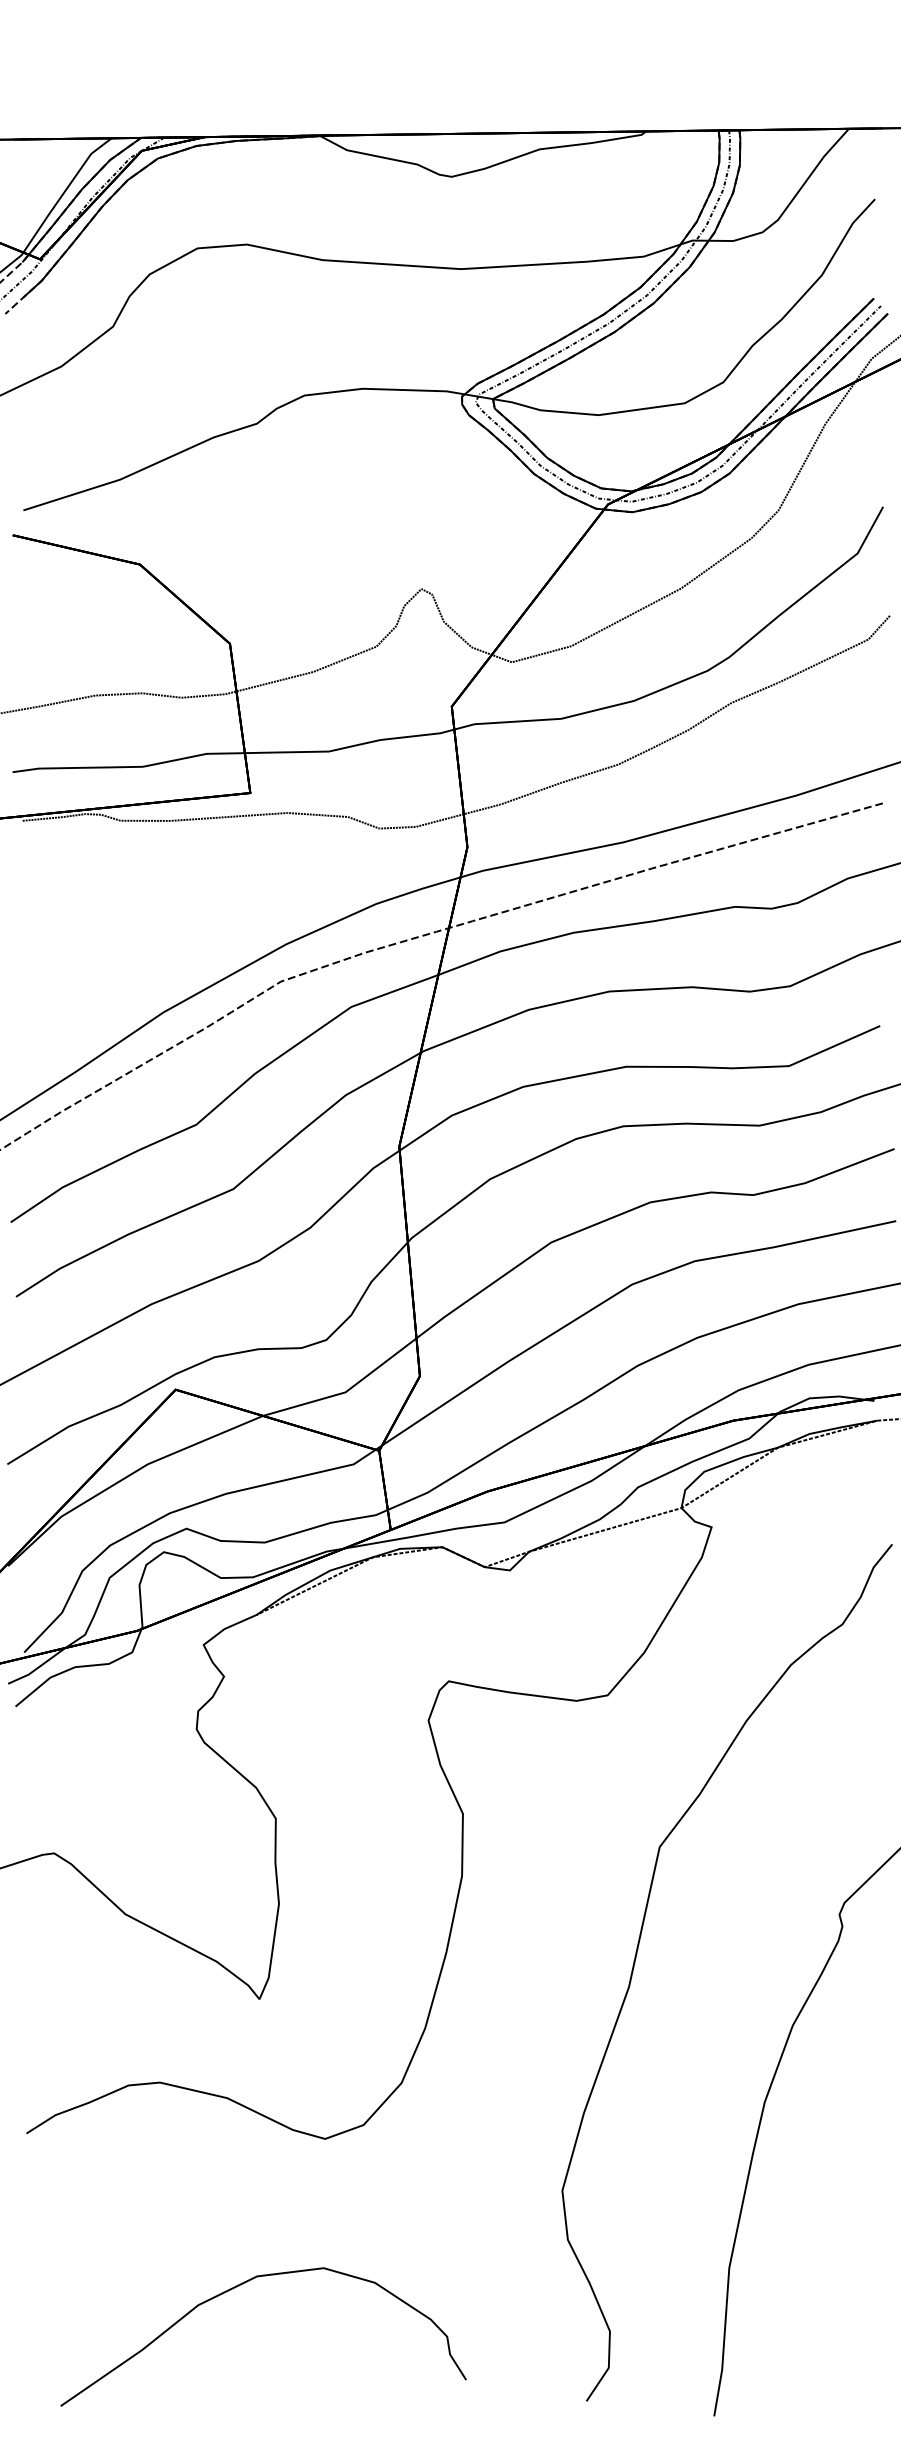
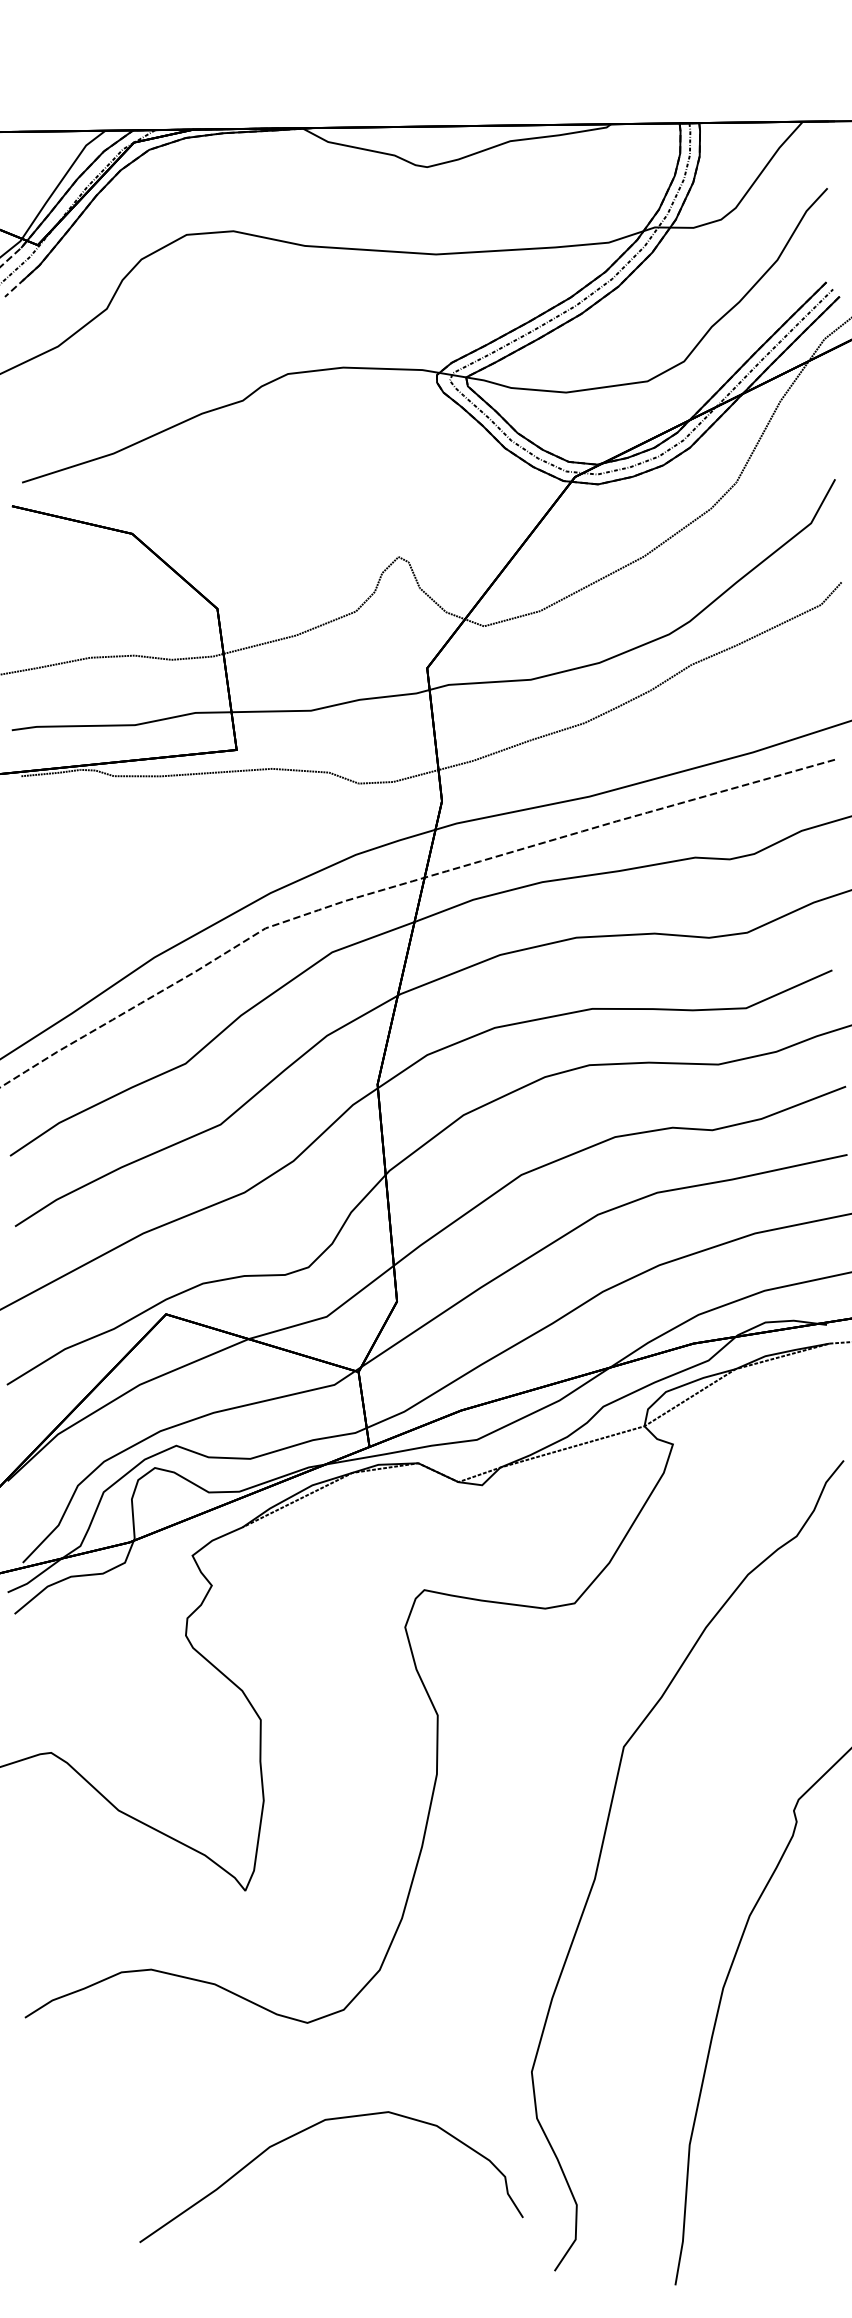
curve: (239, 2286) -> (308, 2129), moved

